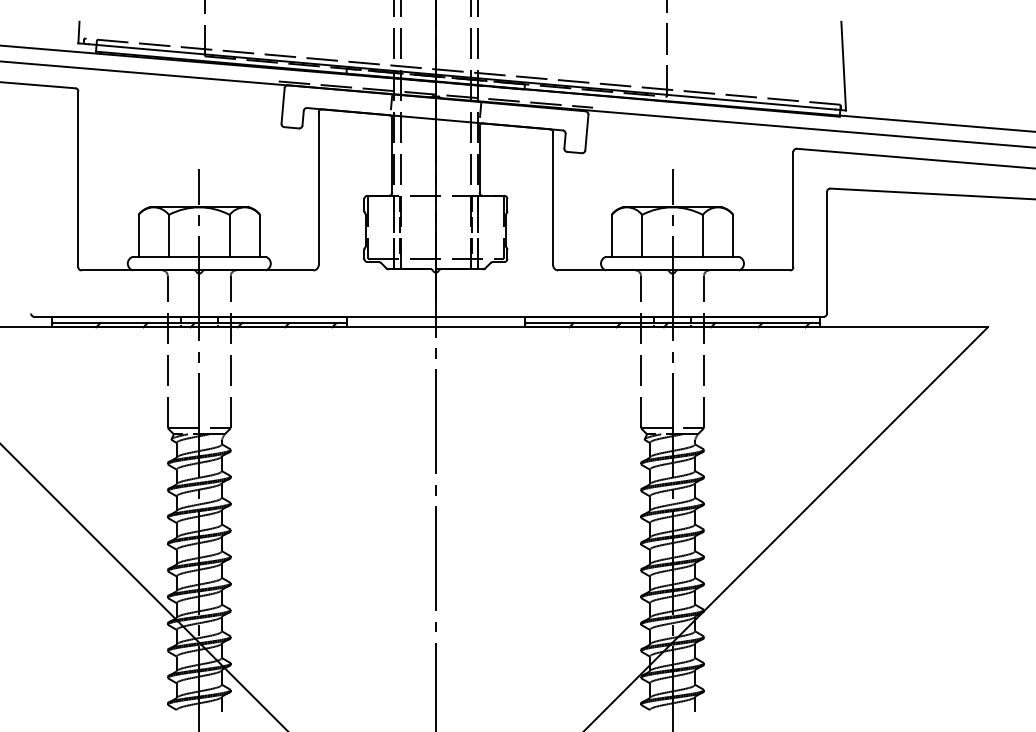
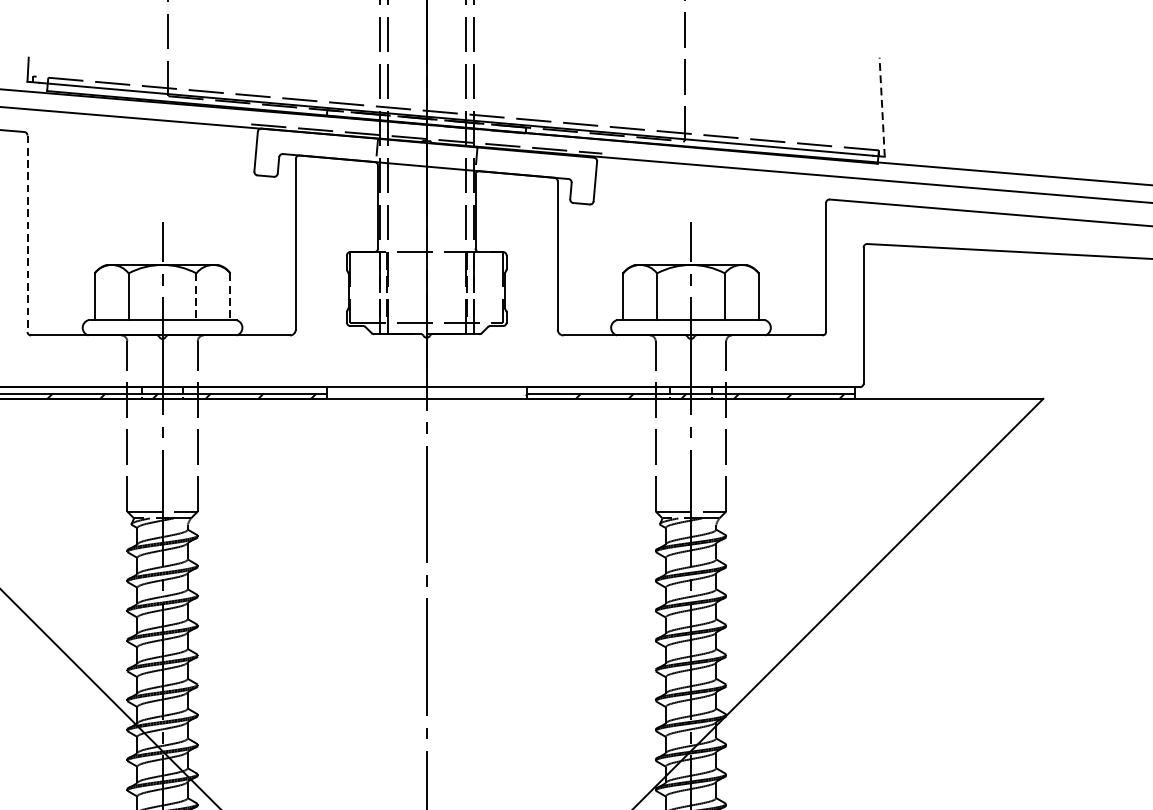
line: (843, 65) -> (881, 106), solid -> dashed
line: (78, 179) -> (27, 233), solid -> dashed
line: (229, 235) -> (196, 296), solid -> dashed
line: (260, 235) -> (230, 296), solid -> dashed

